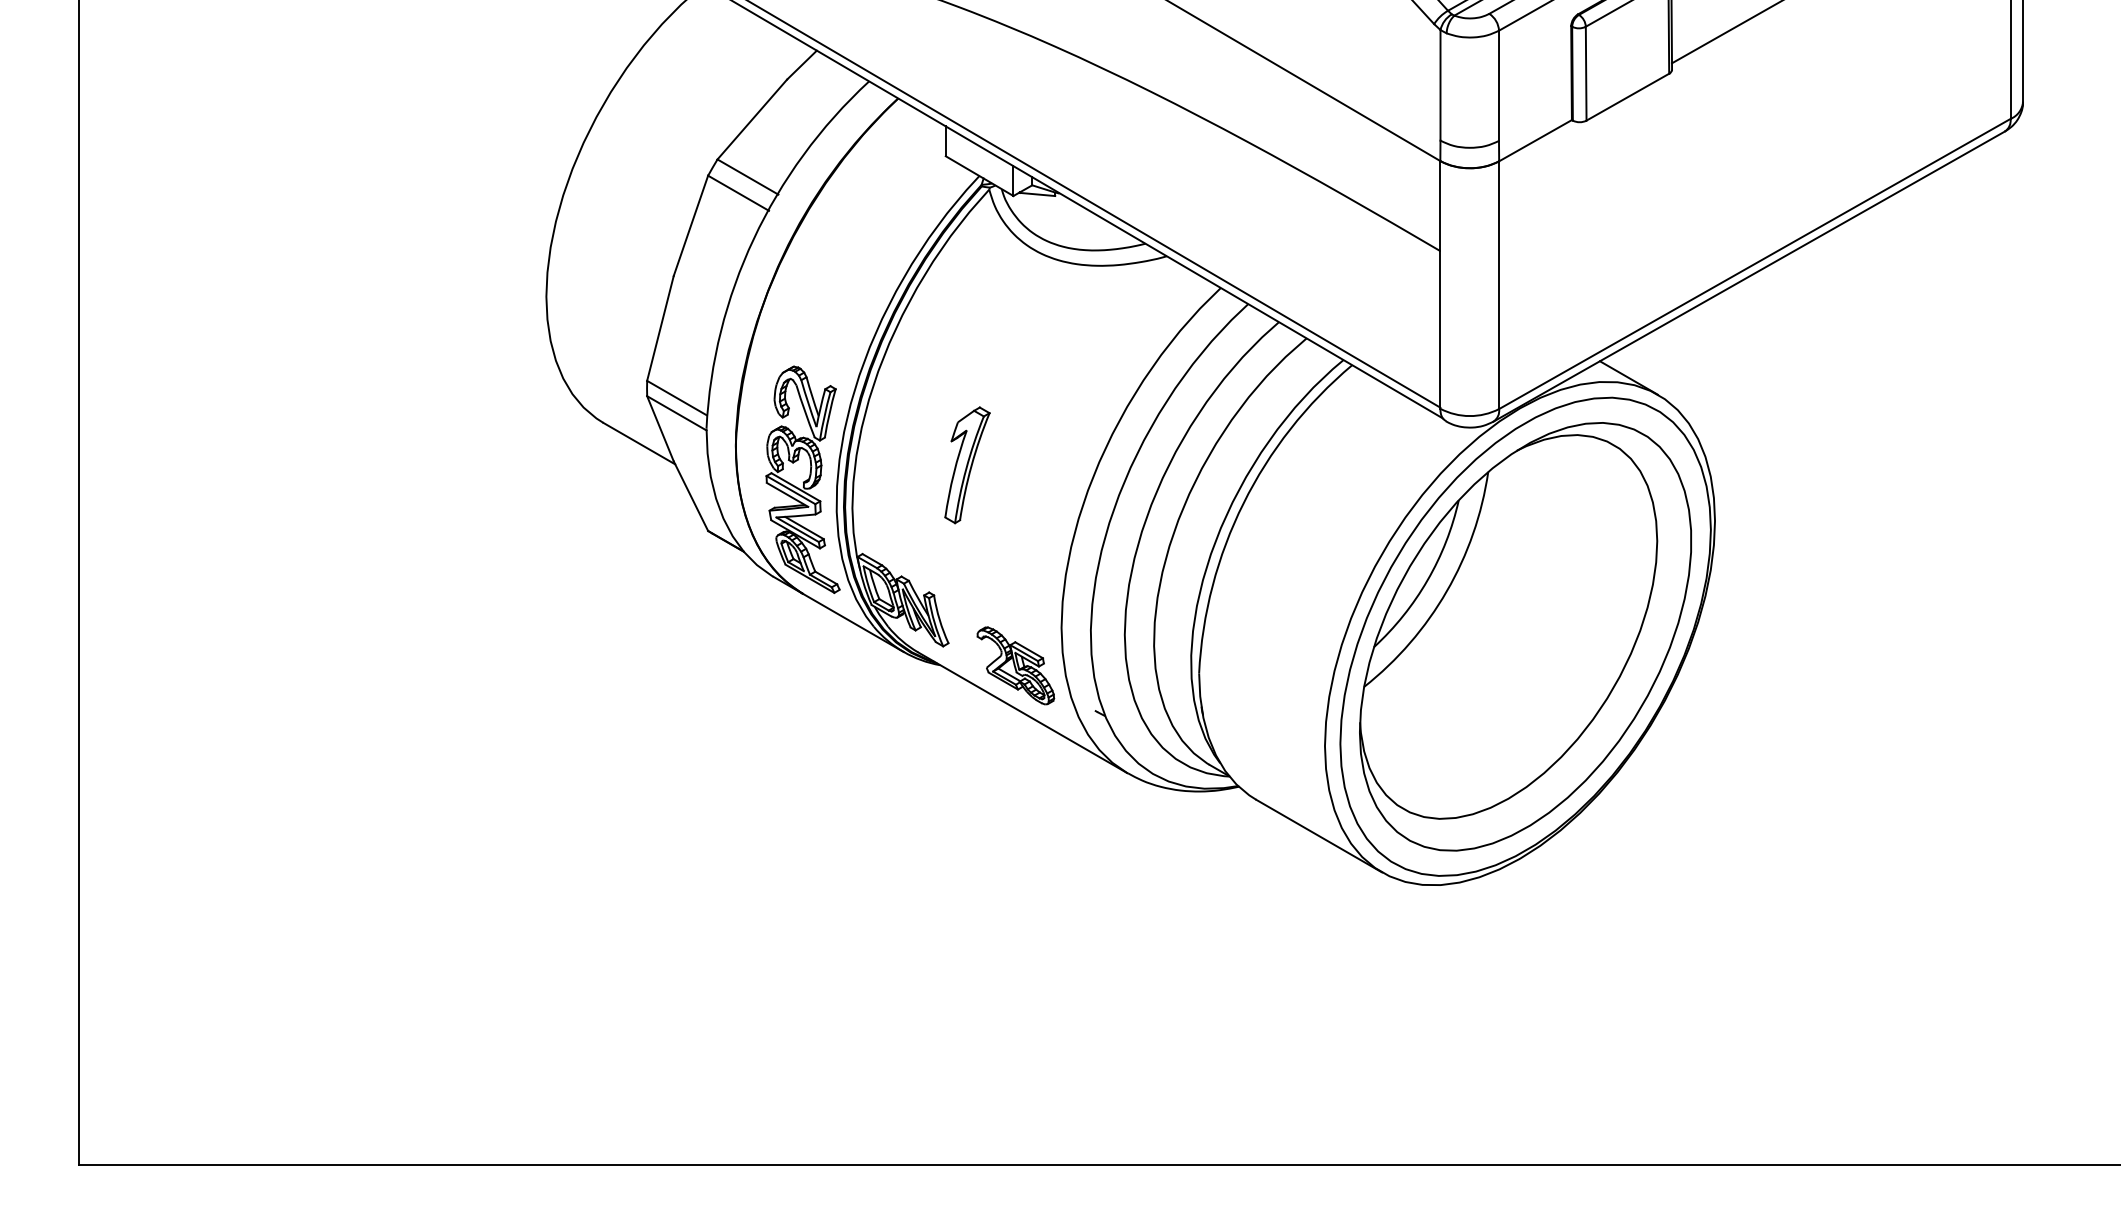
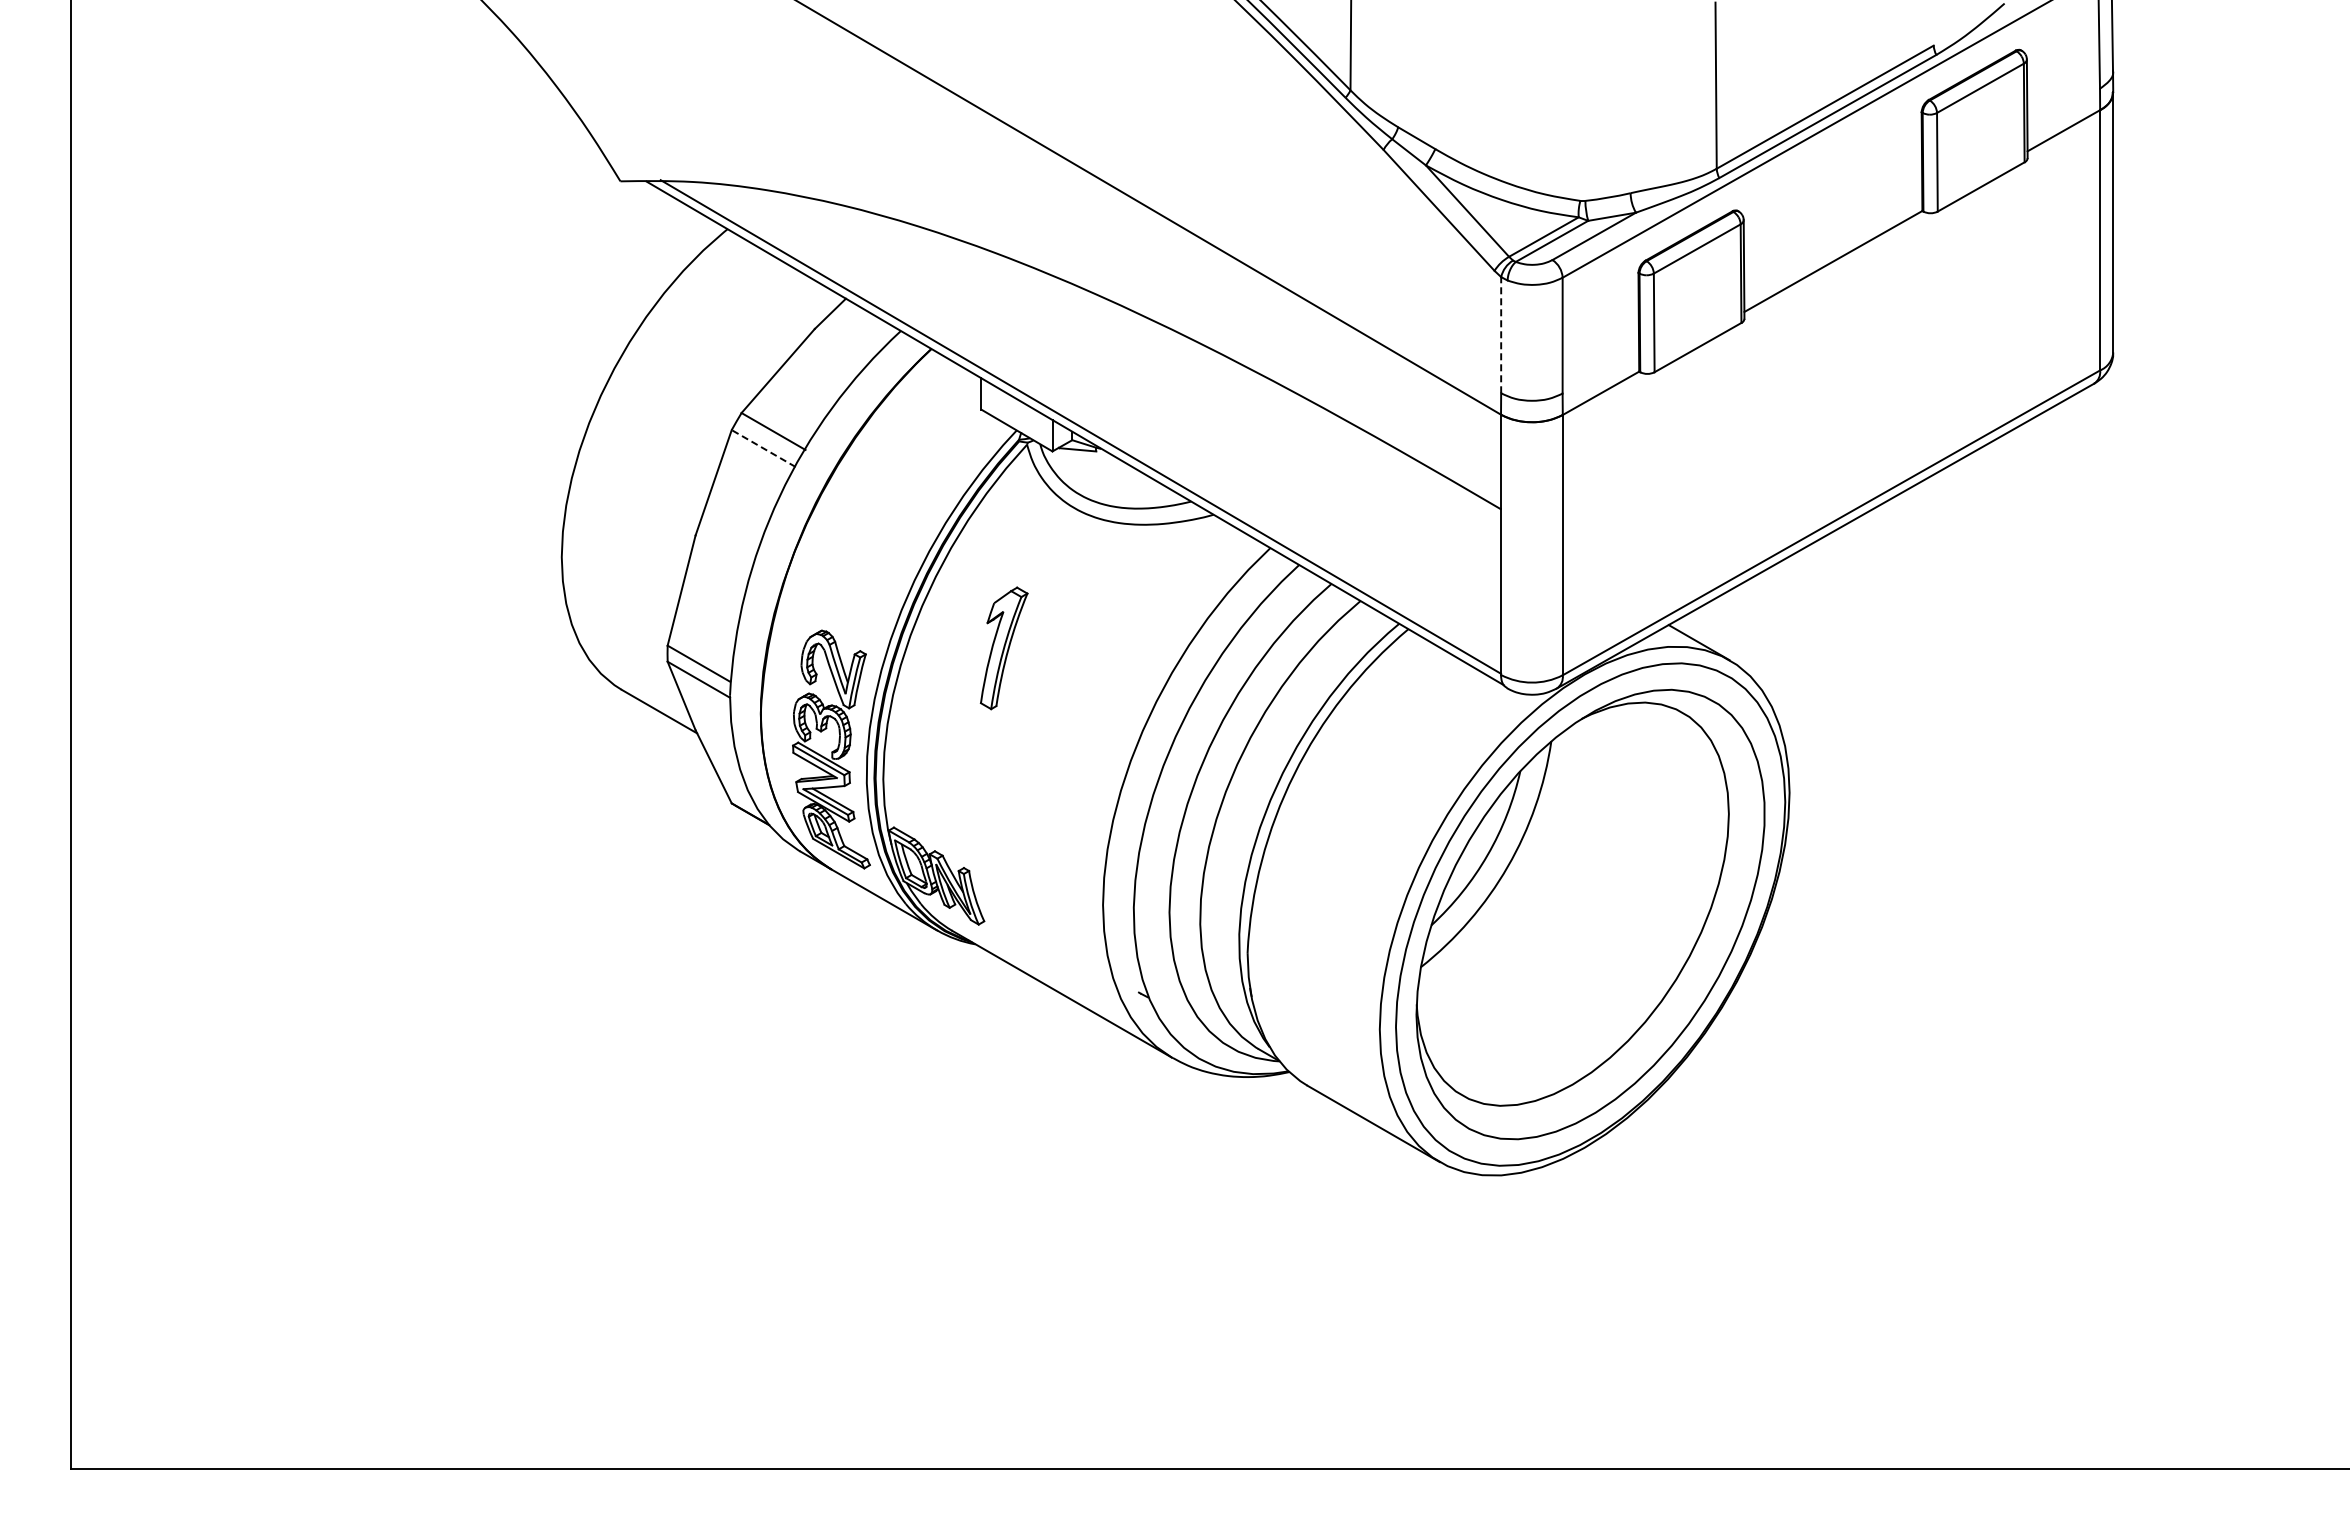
line: (1440, 84) -> (1501, 334), solid -> dashed
line: (738, 193) -> (763, 448), solid -> dashed
part: (966, 465) -> (1003, 648), moved
part: (1015, 665) -> (1054, 944), removed

